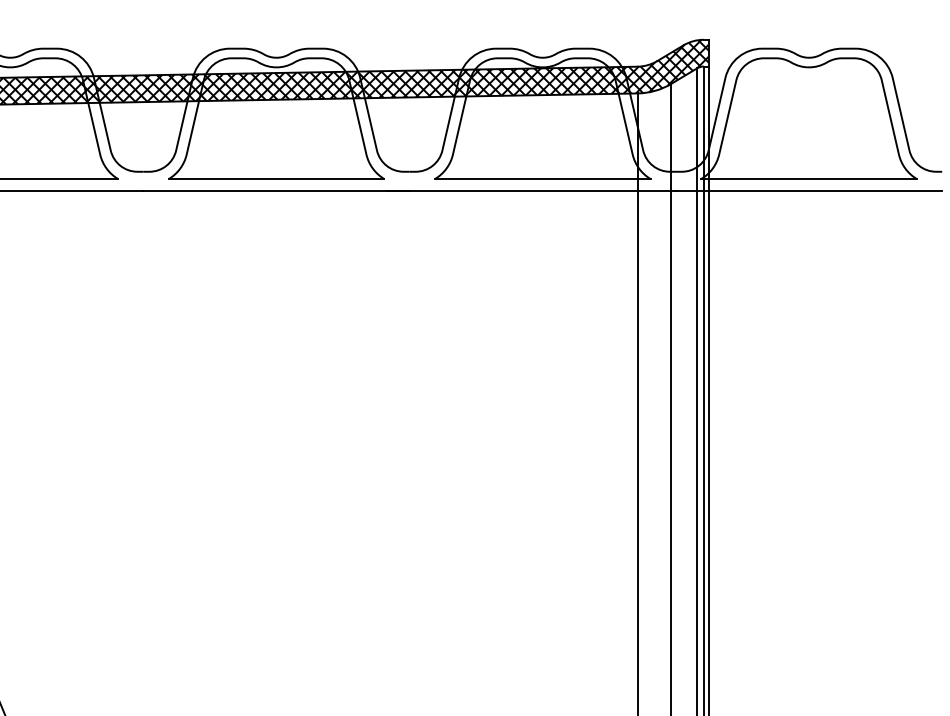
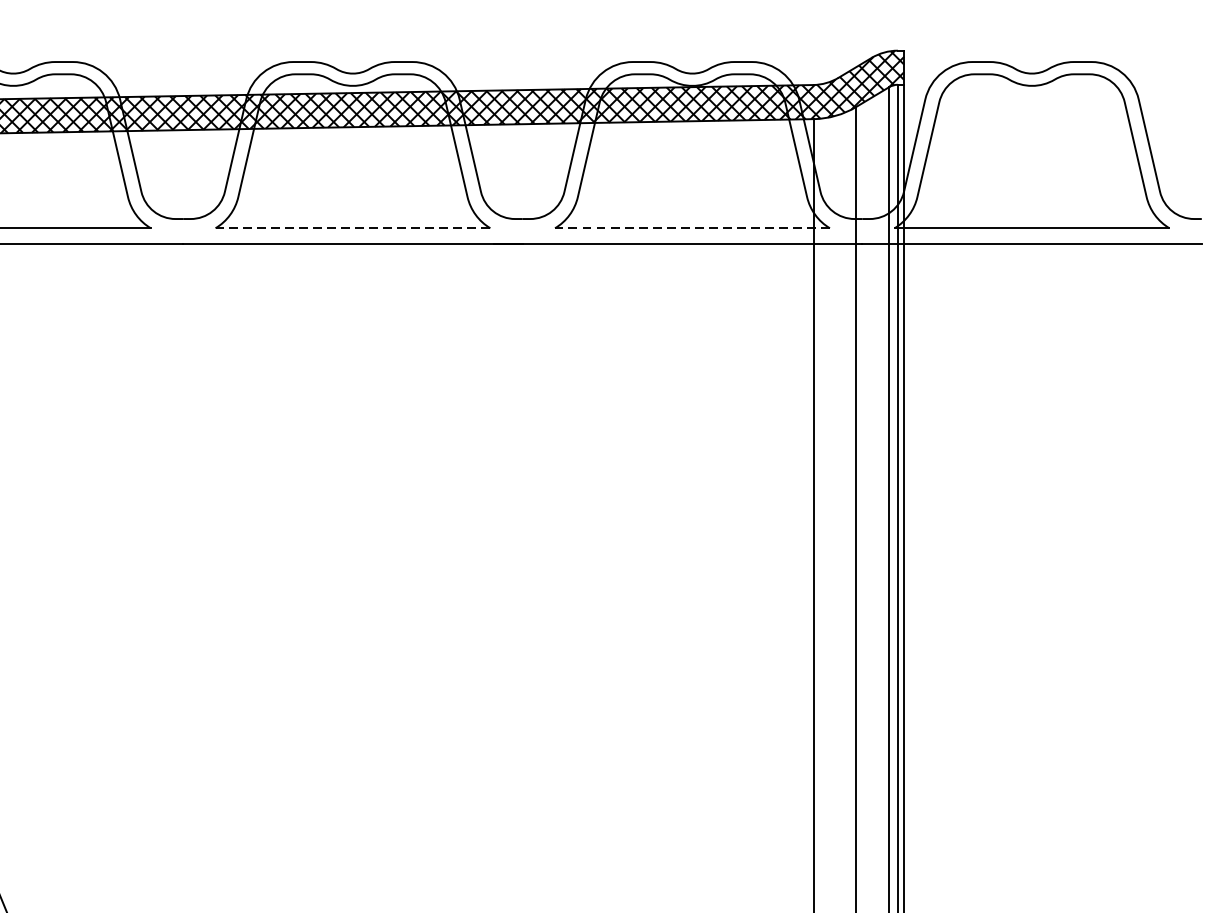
line: (276, 179) -> (352, 228), solid -> dashed
line: (542, 179) -> (692, 228), solid -> dashed

